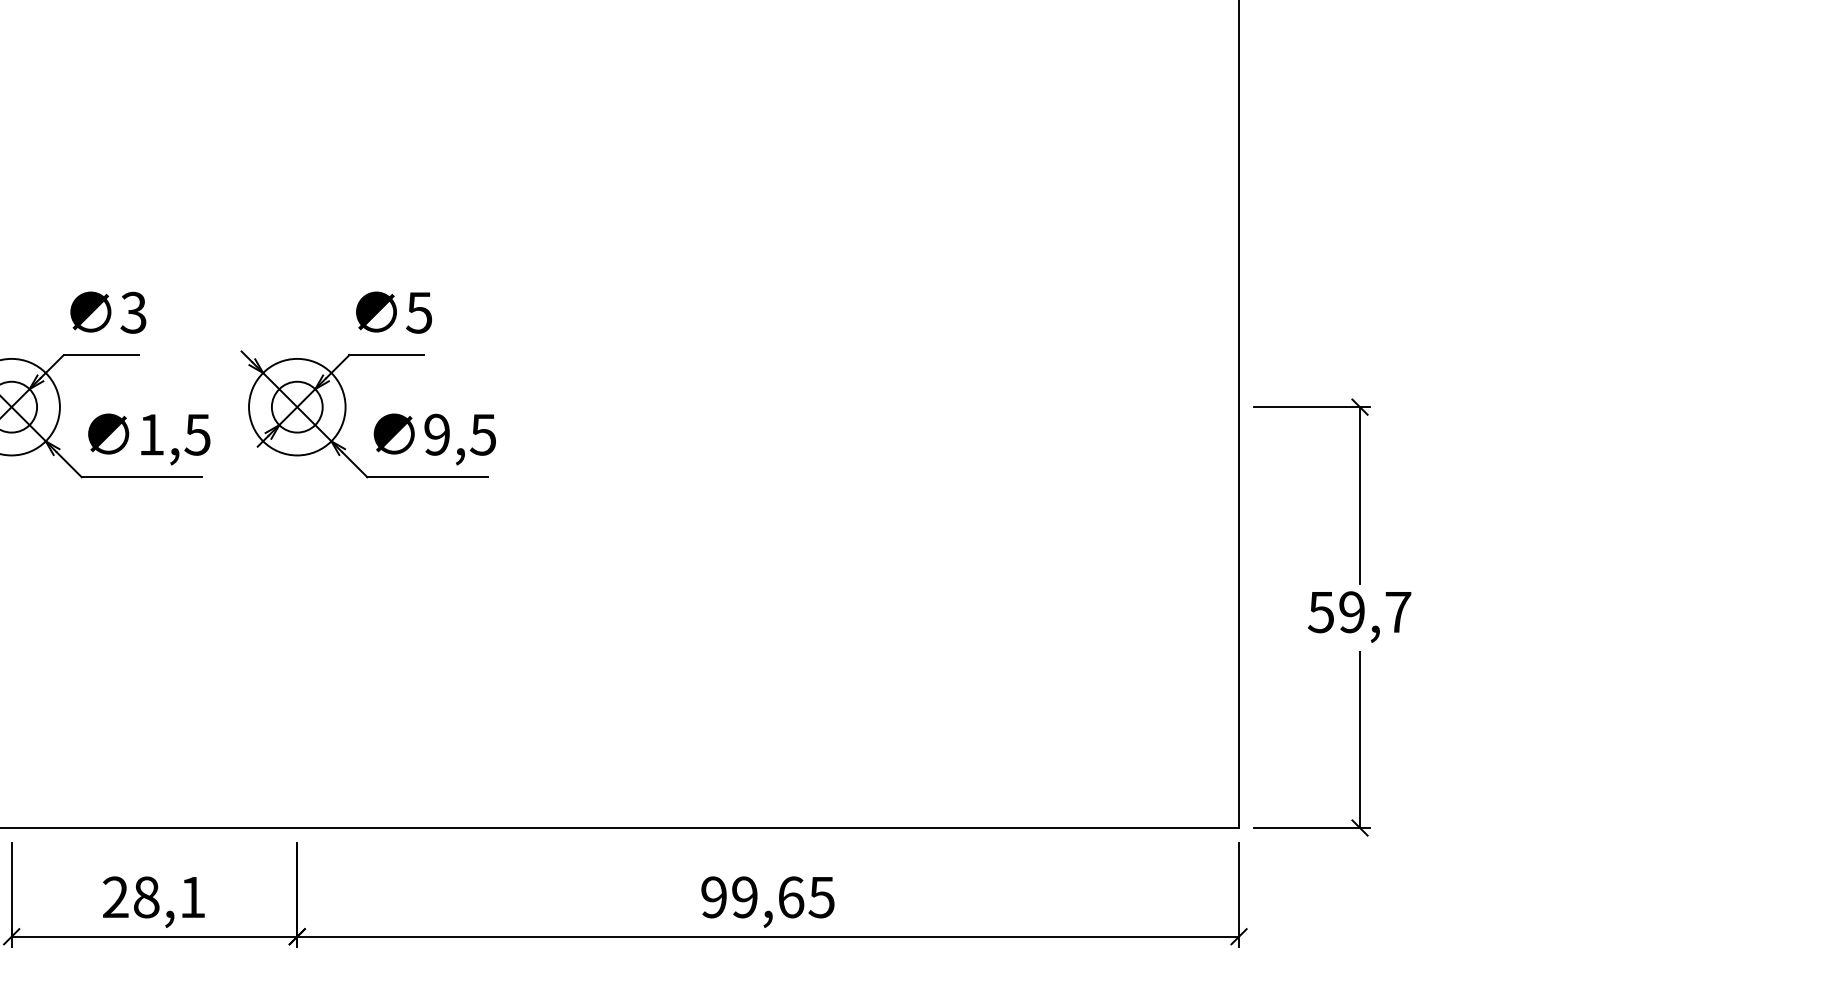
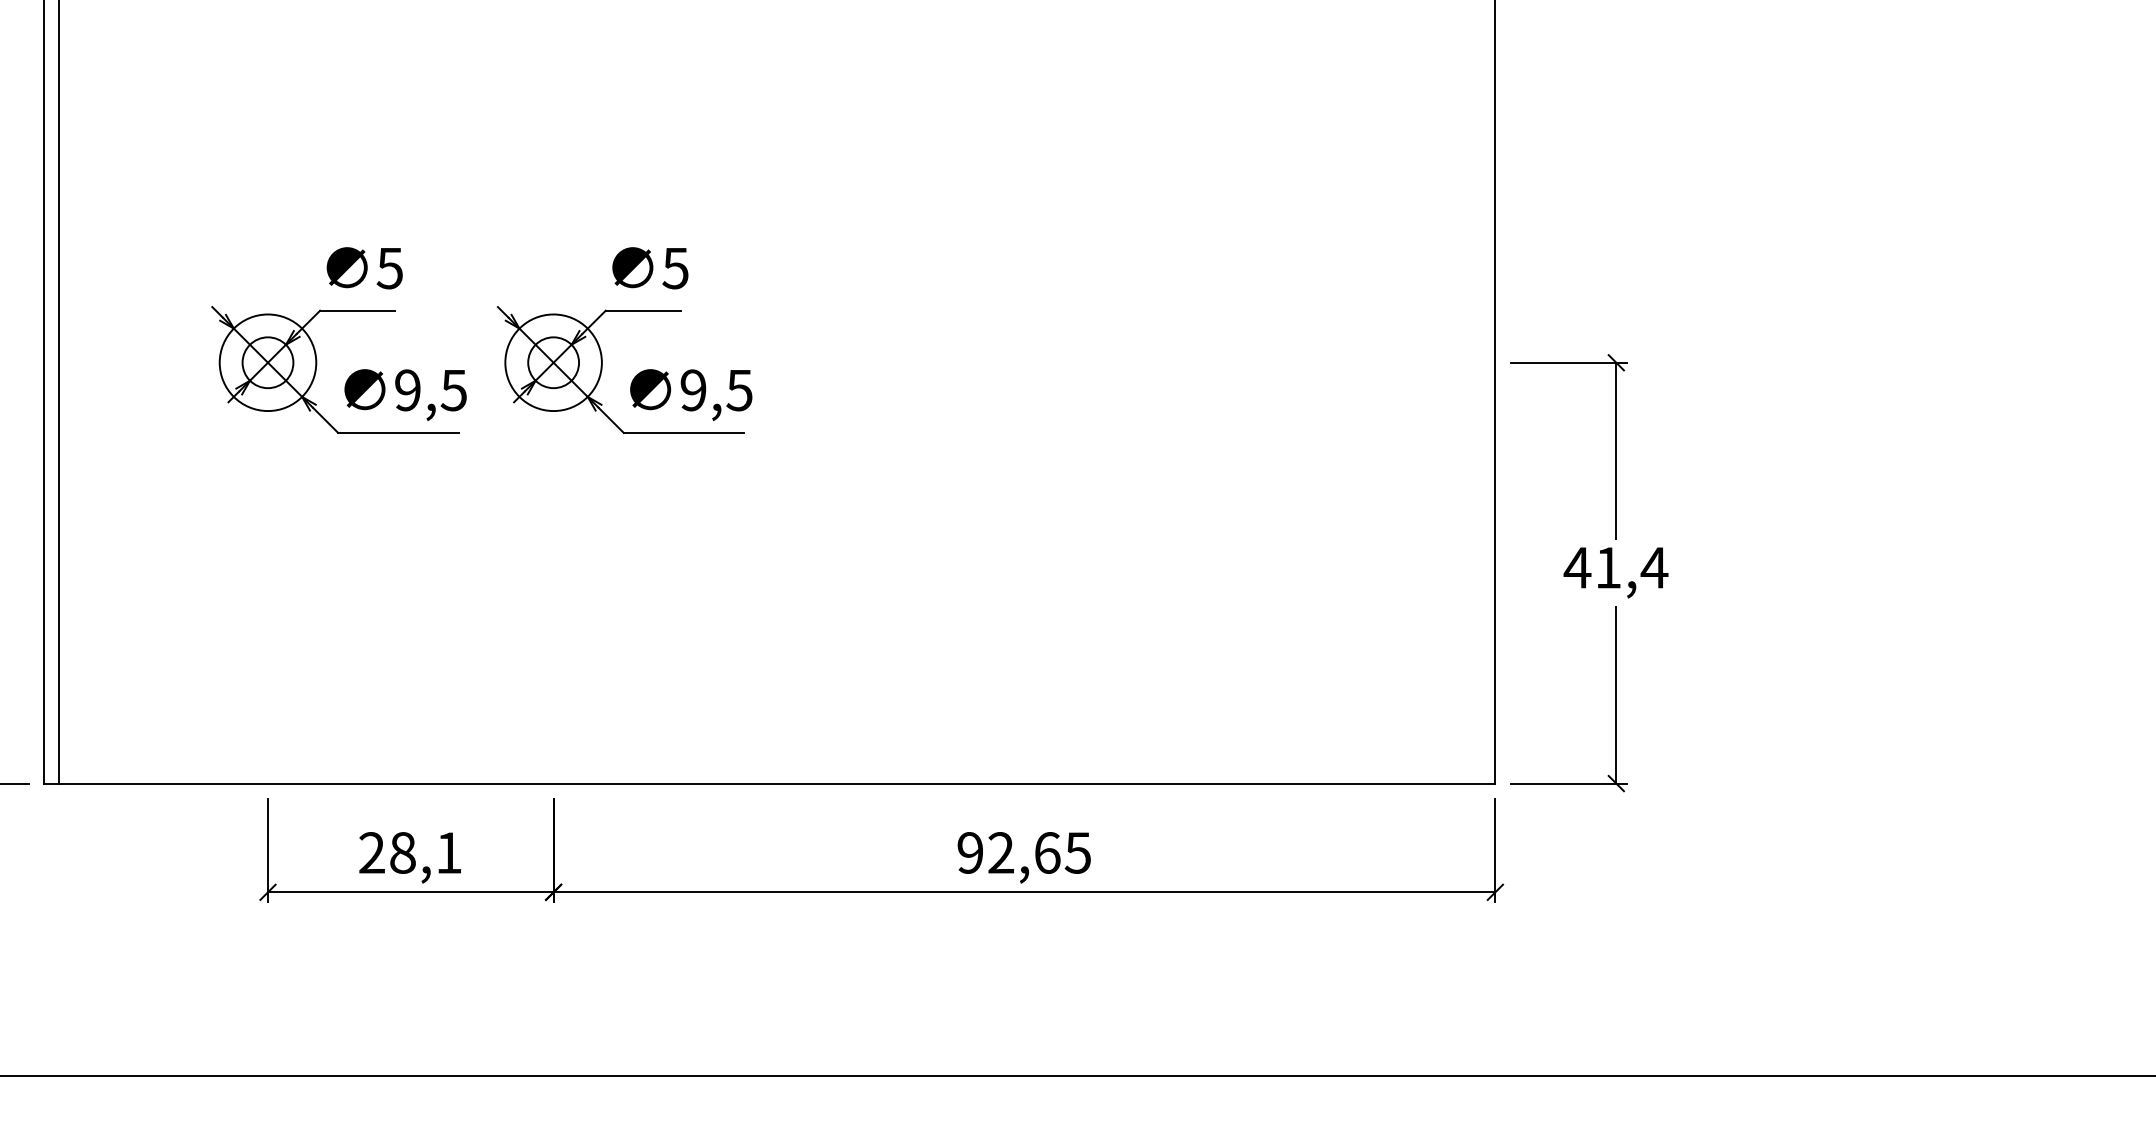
text: (133, 311) -> (389, 267), 3 -> 5
text: (151, 434) -> (407, 390), 1,5 -> 9,5
text: (1359, 611) -> (1615, 567), 59,7 -> 41,4
text: (744, 896) -> (1000, 852), 99,65 -> 92,65

